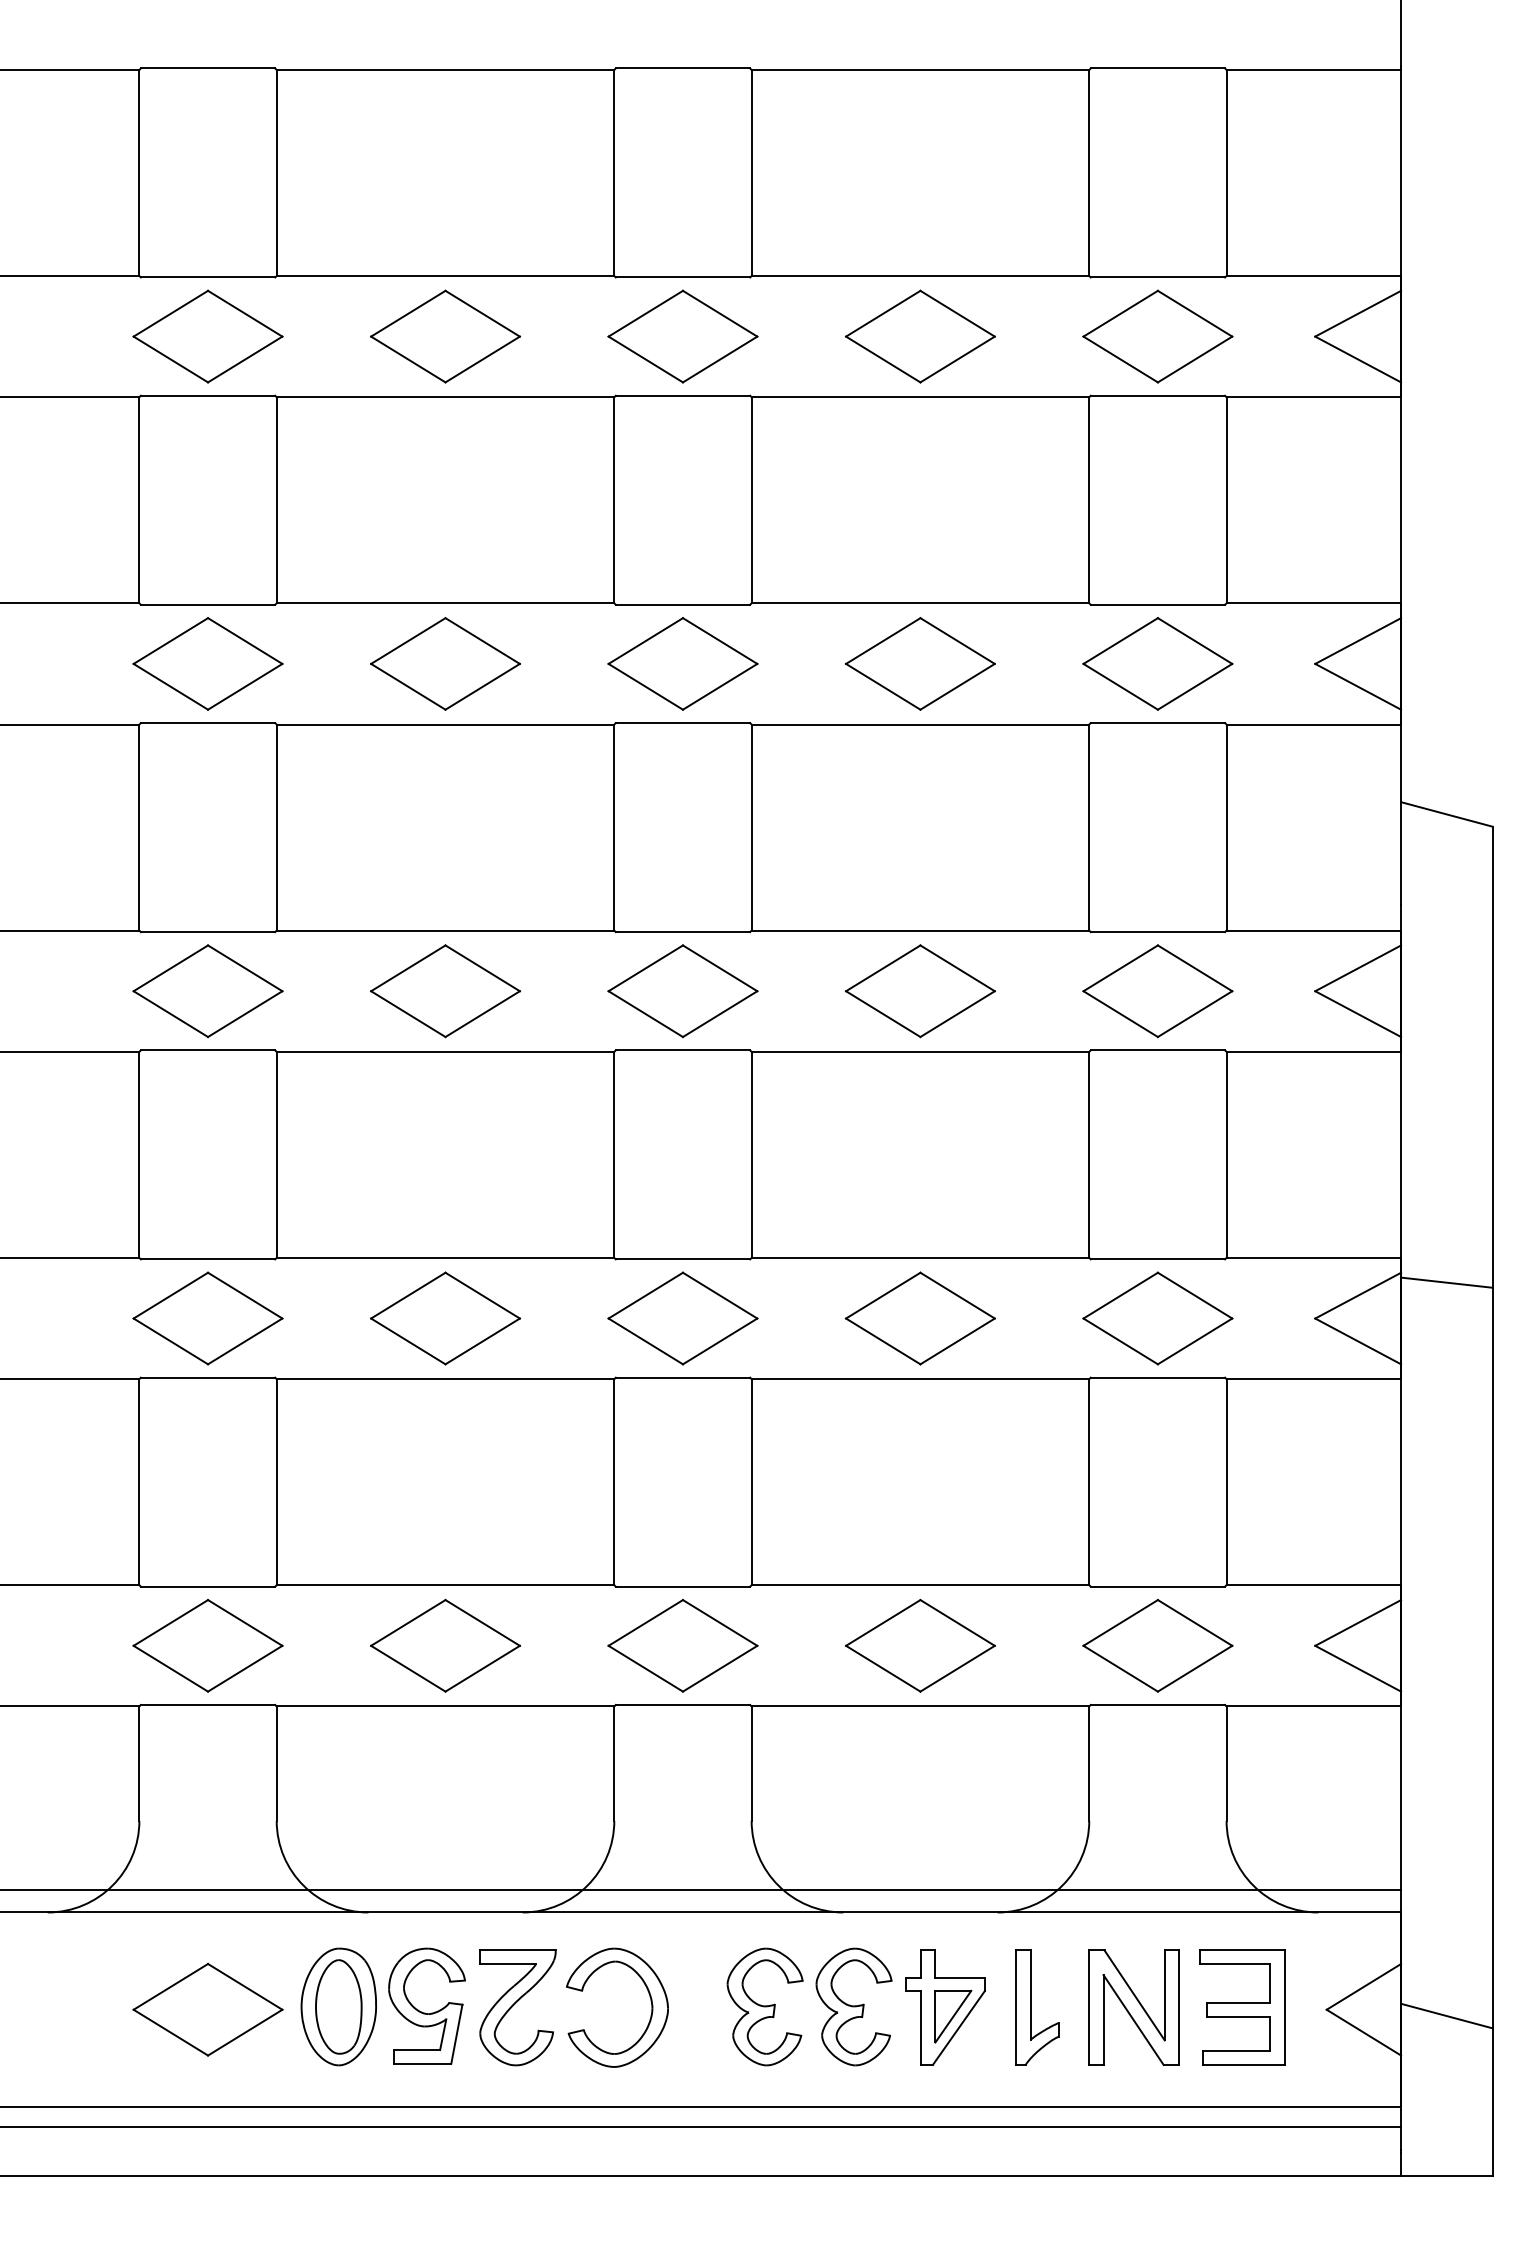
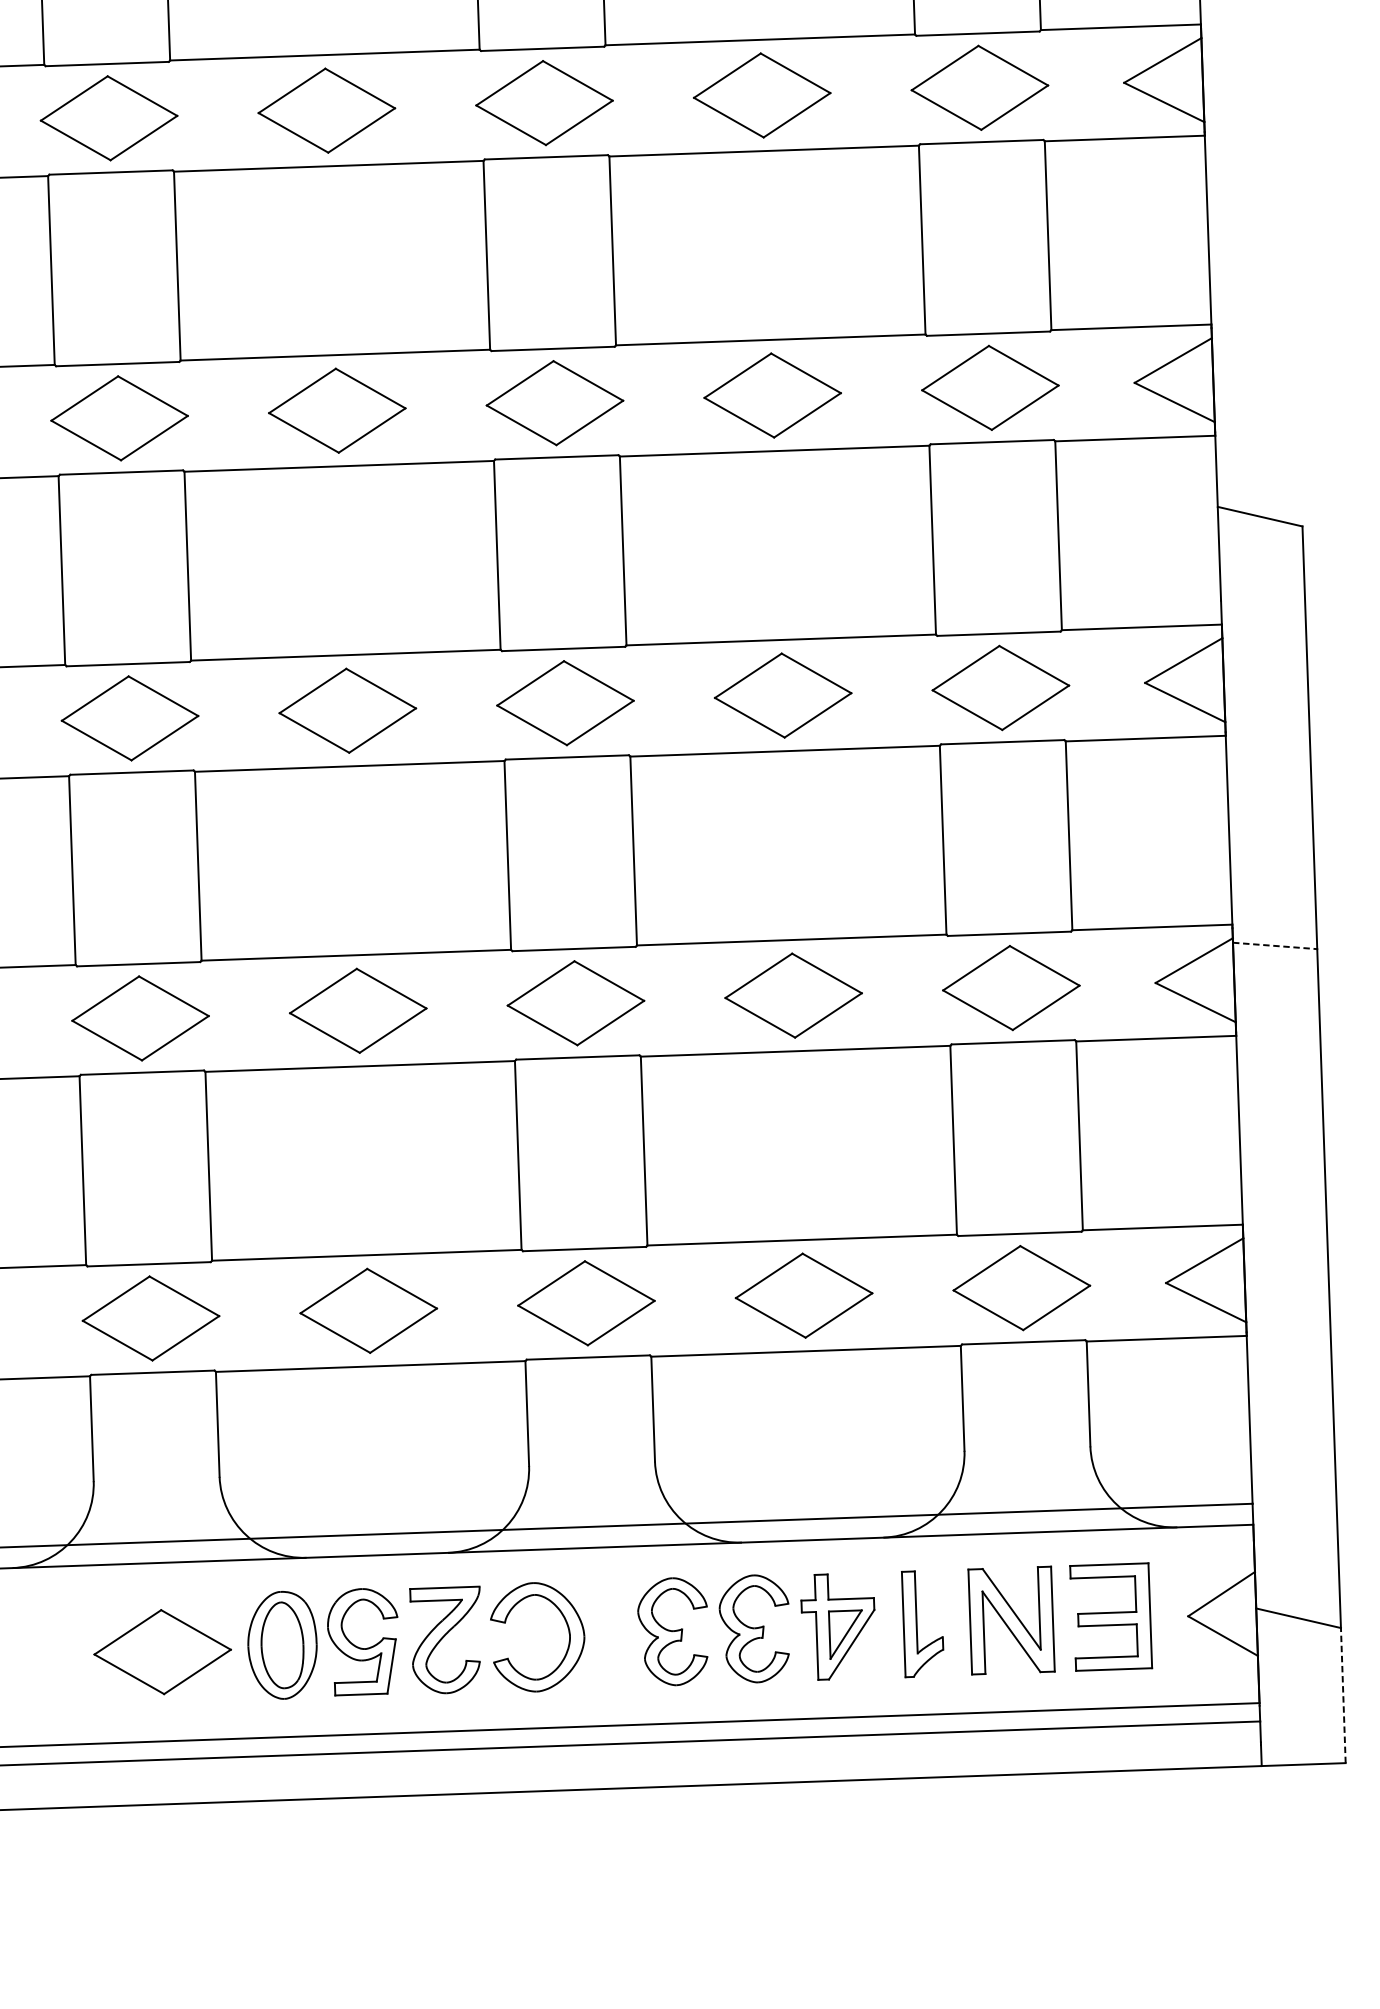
line: (1447, 1282) -> (1275, 945), solid -> dashed
line: (1492, 2102) -> (1343, 1696), solid -> dashed

